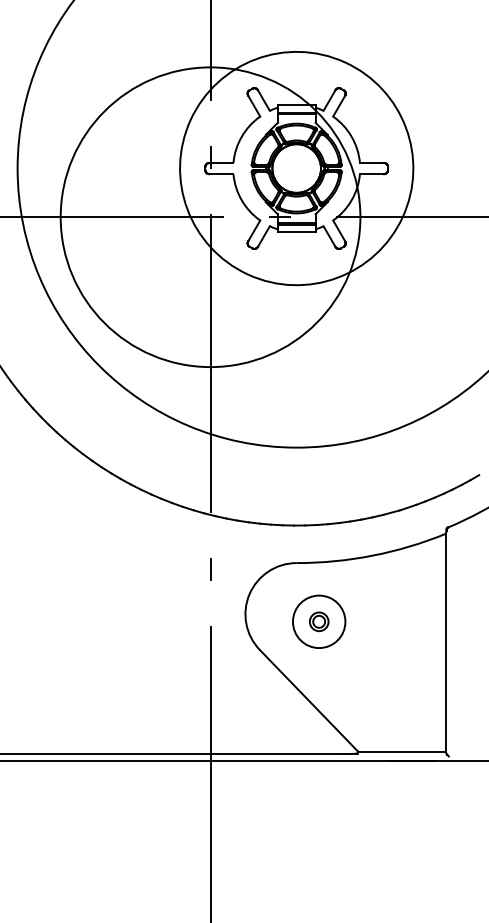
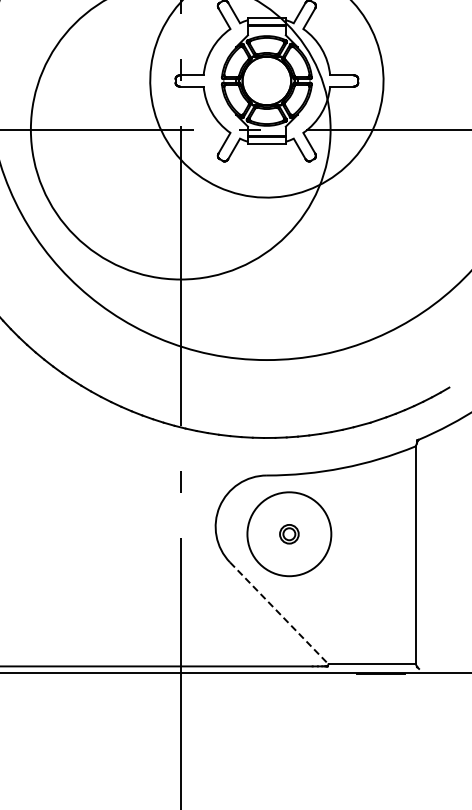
circle: (318, 621) -> (288, 533), size x1.6
line: (309, 700) -> (279, 612), solid -> dashed

